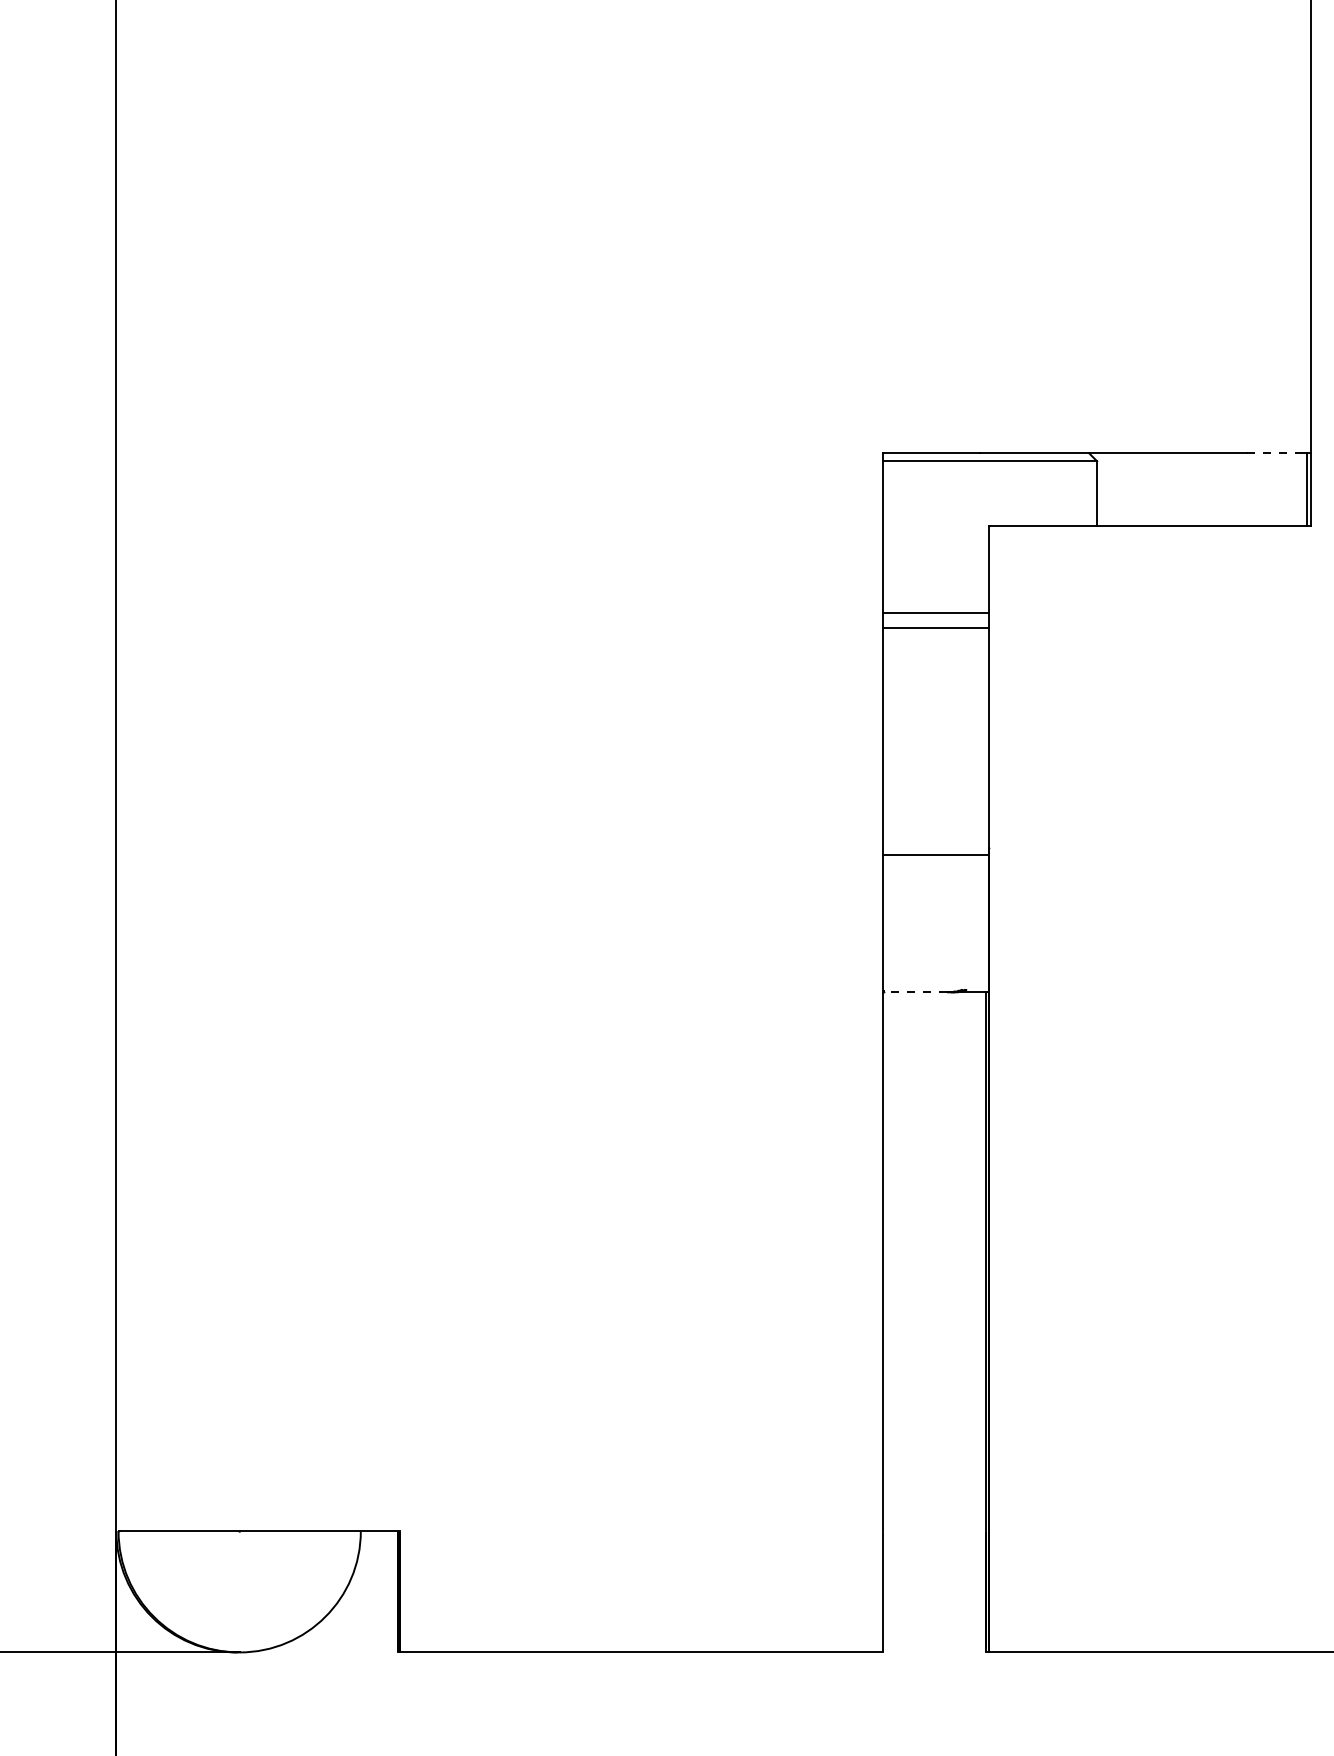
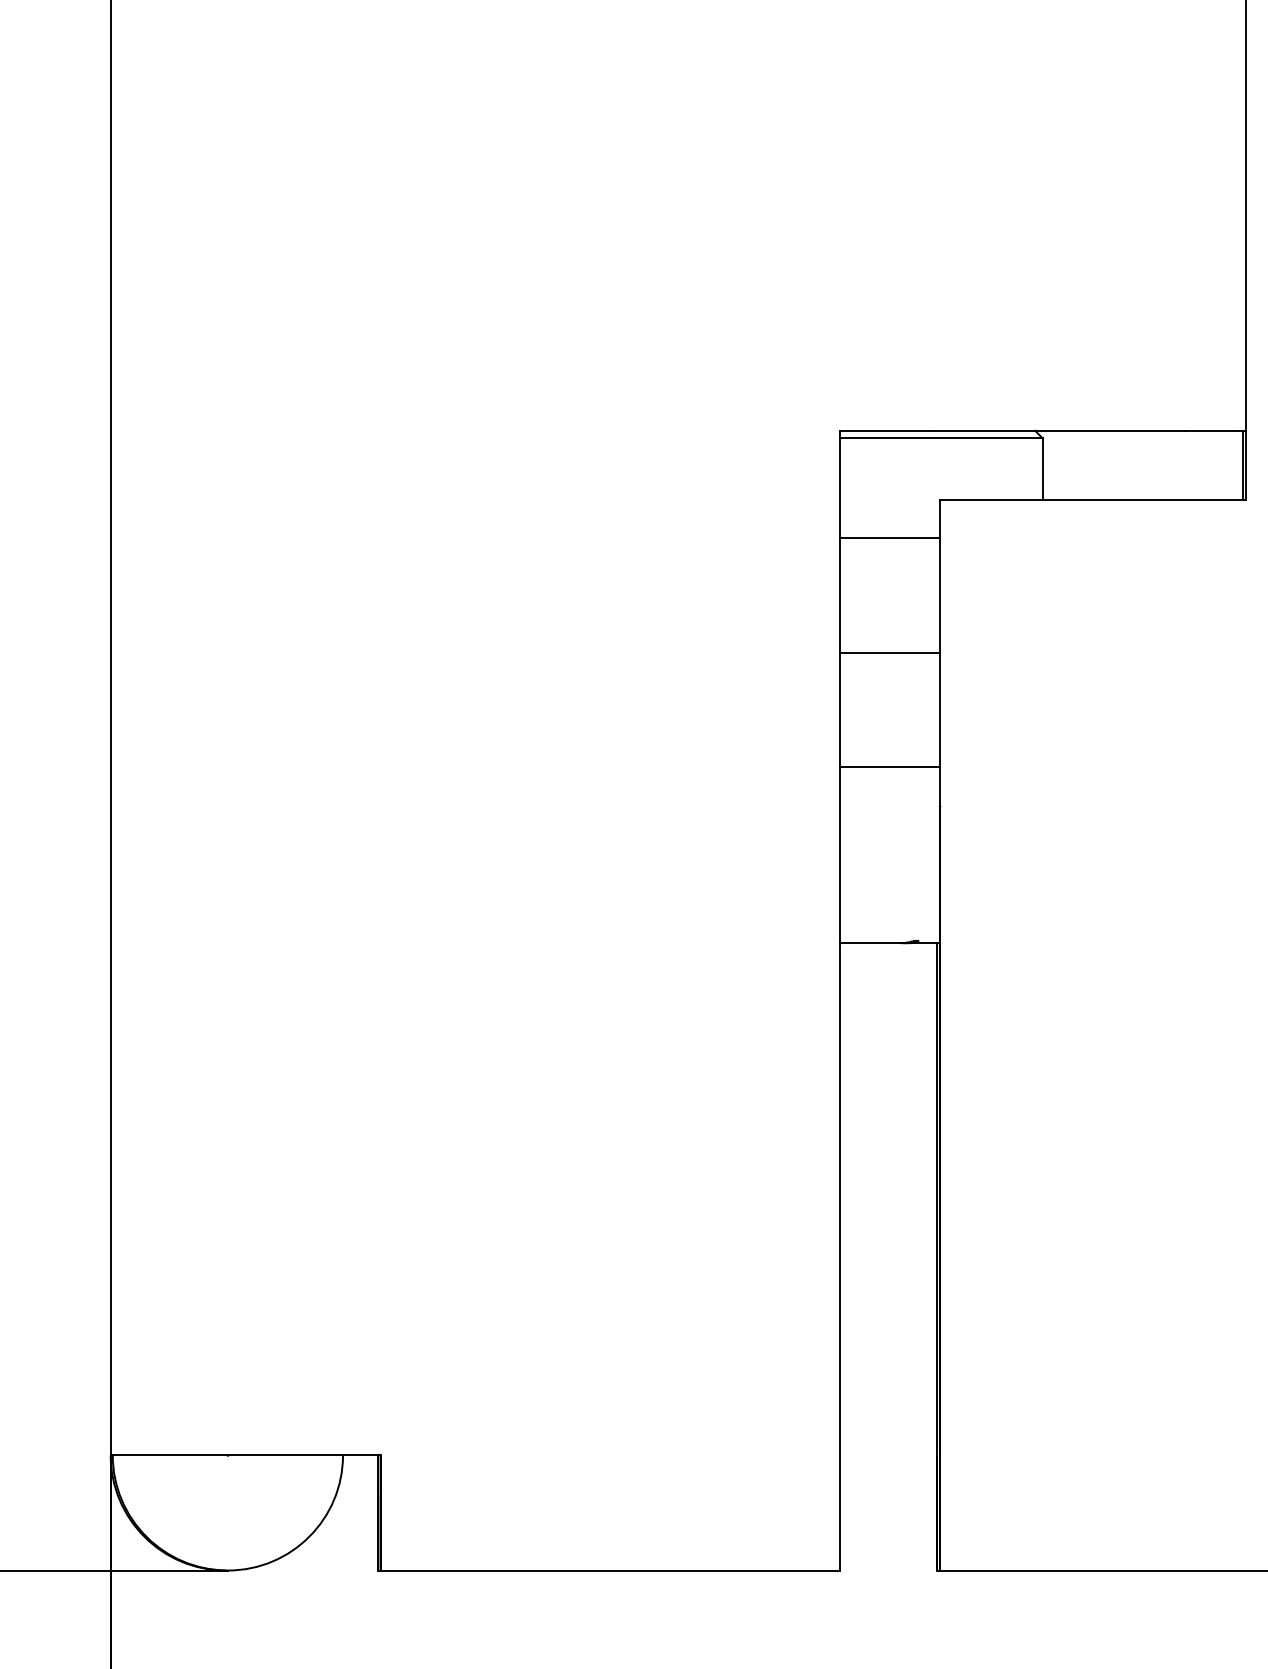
line: (1274, 453) -> (1211, 431), dashed -> solid
line: (935, 612) -> (889, 652), moved
line: (935, 627) -> (889, 537), moved
line: (935, 855) -> (889, 767), moved
line: (915, 992) -> (870, 943), dashed -> solid

